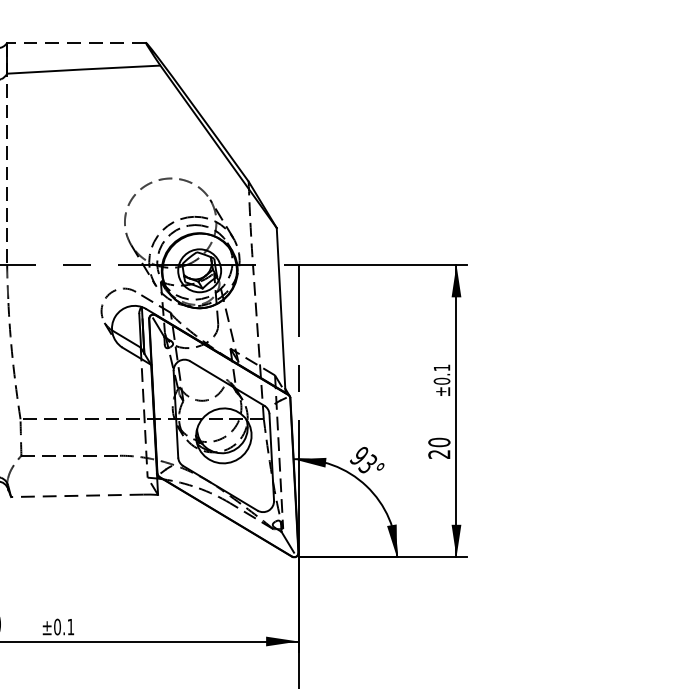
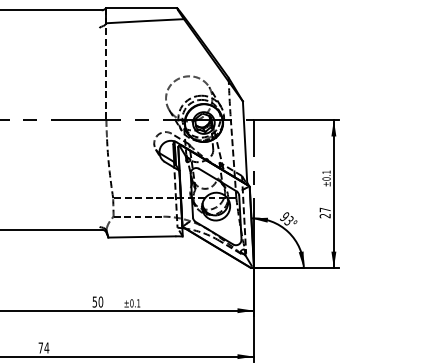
line: (76, 42) -> (141, 7), dashed -> solid
text: (437, 441) -> (324, 209), 20 -> 27
line: (76, 494) -> (141, 236), dashed -> solid

